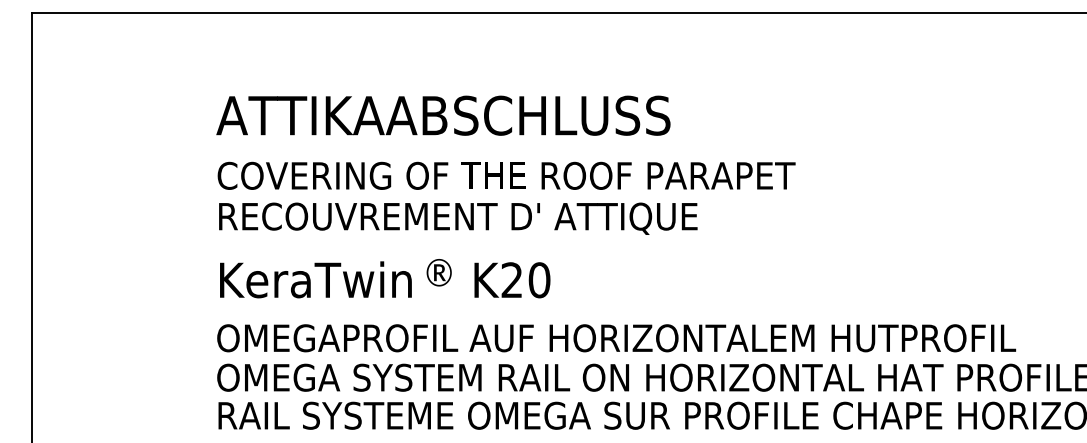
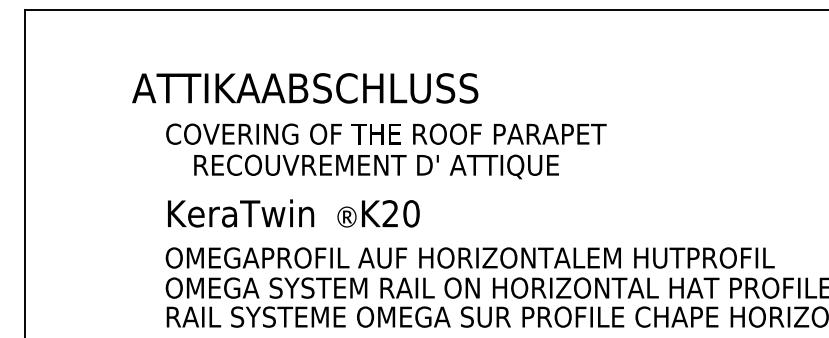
text: (443, 115) -> (305, 88), moved
text: (458, 218) -> (376, 166), moved
text: (438, 272) -> (346, 216), moved

